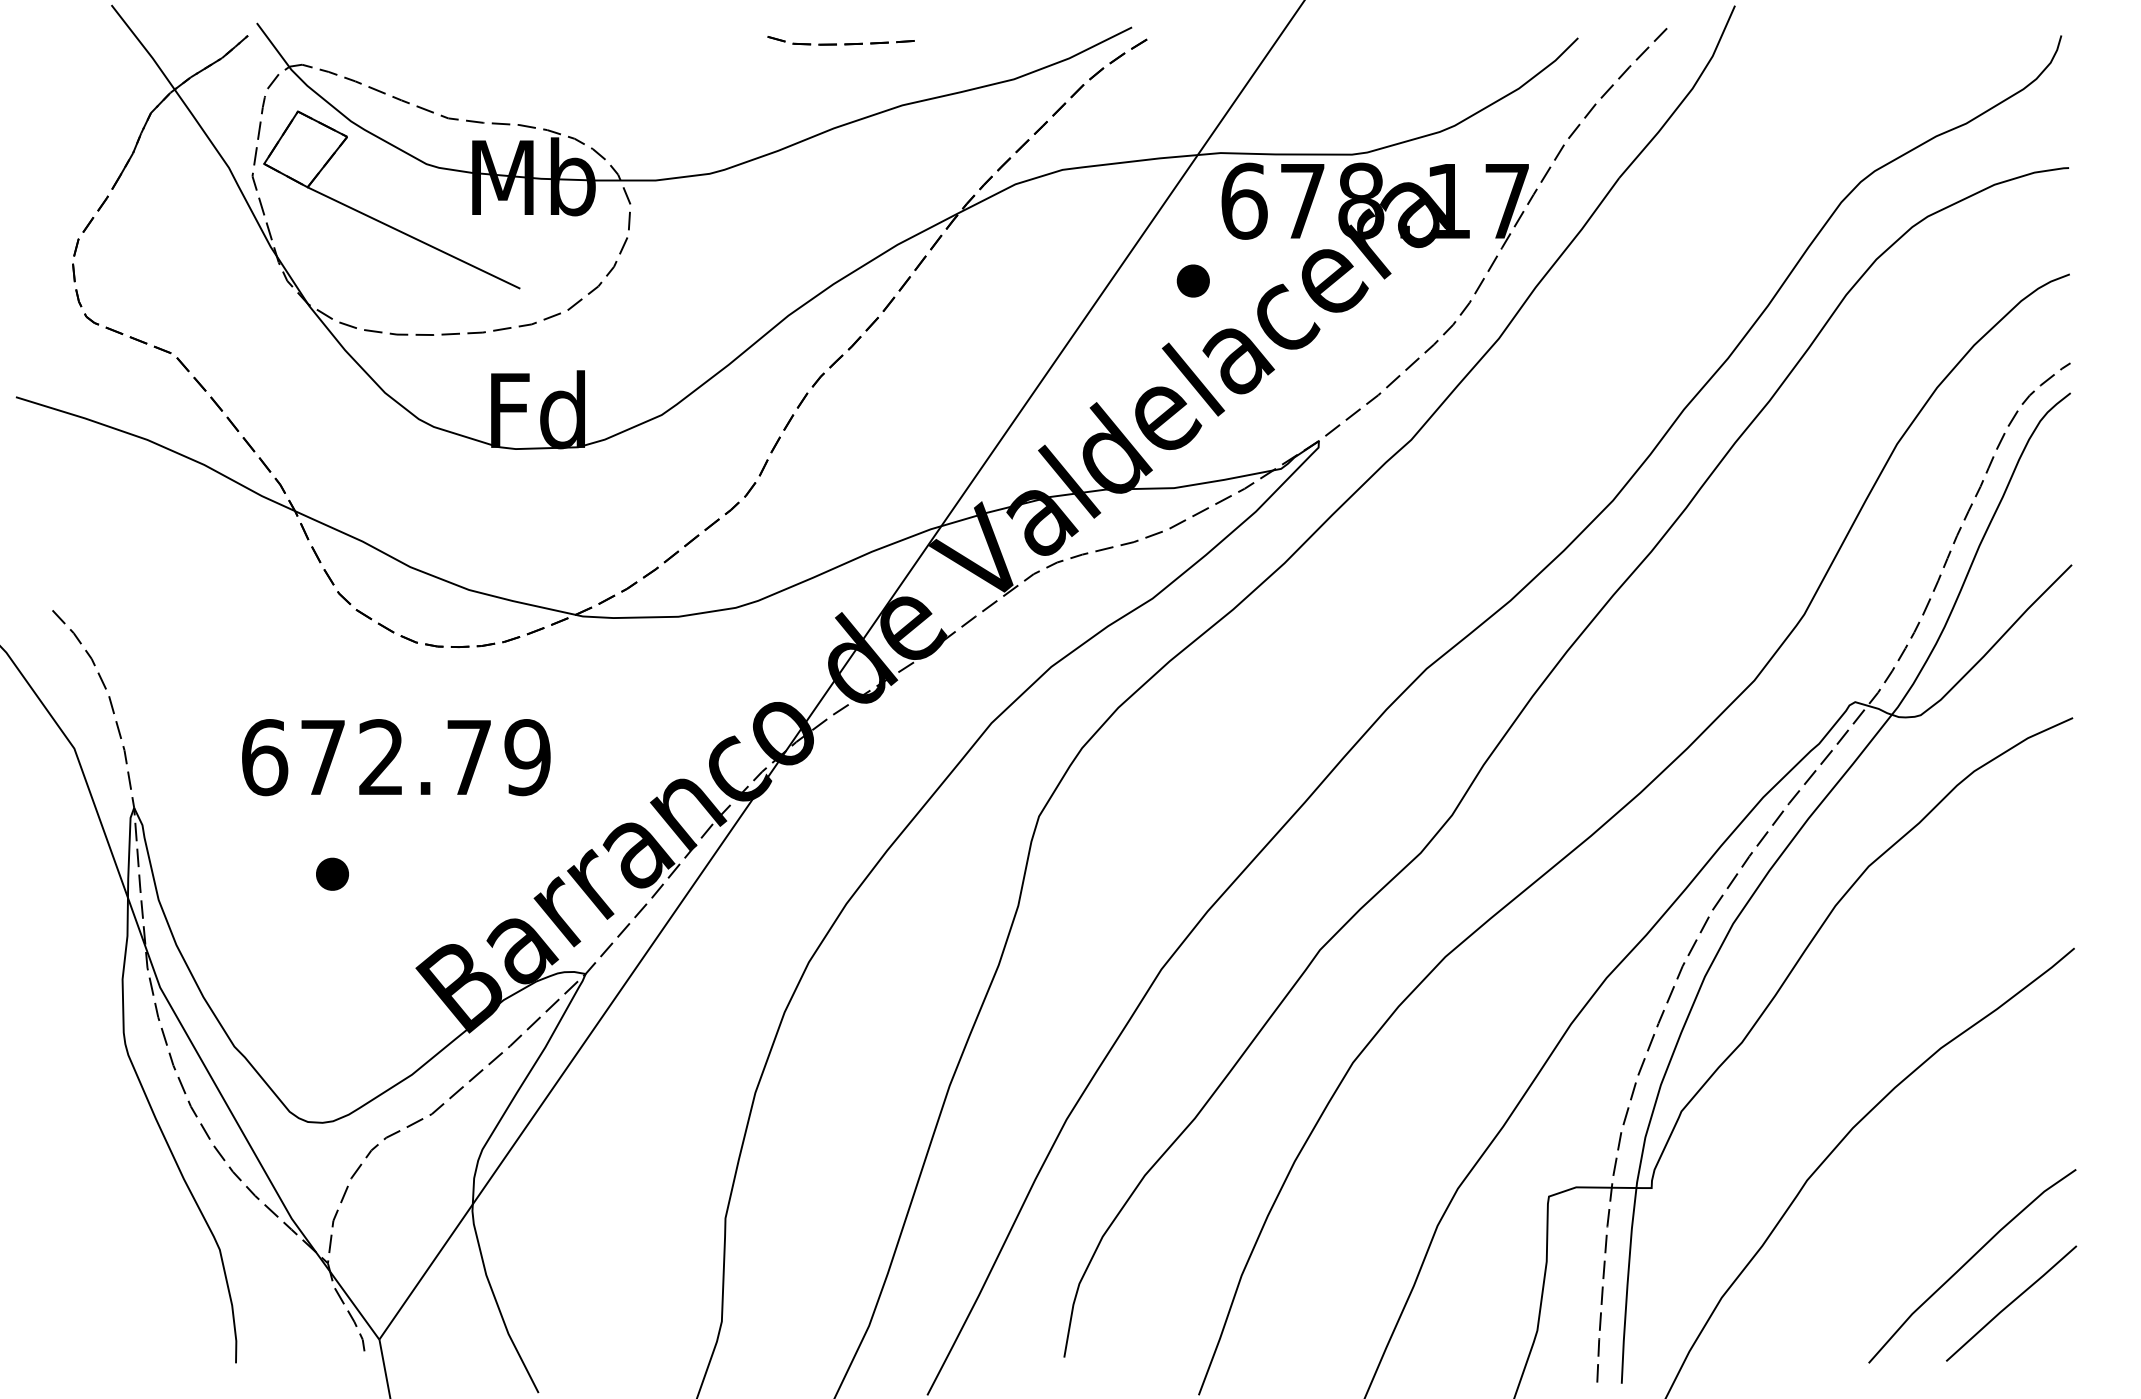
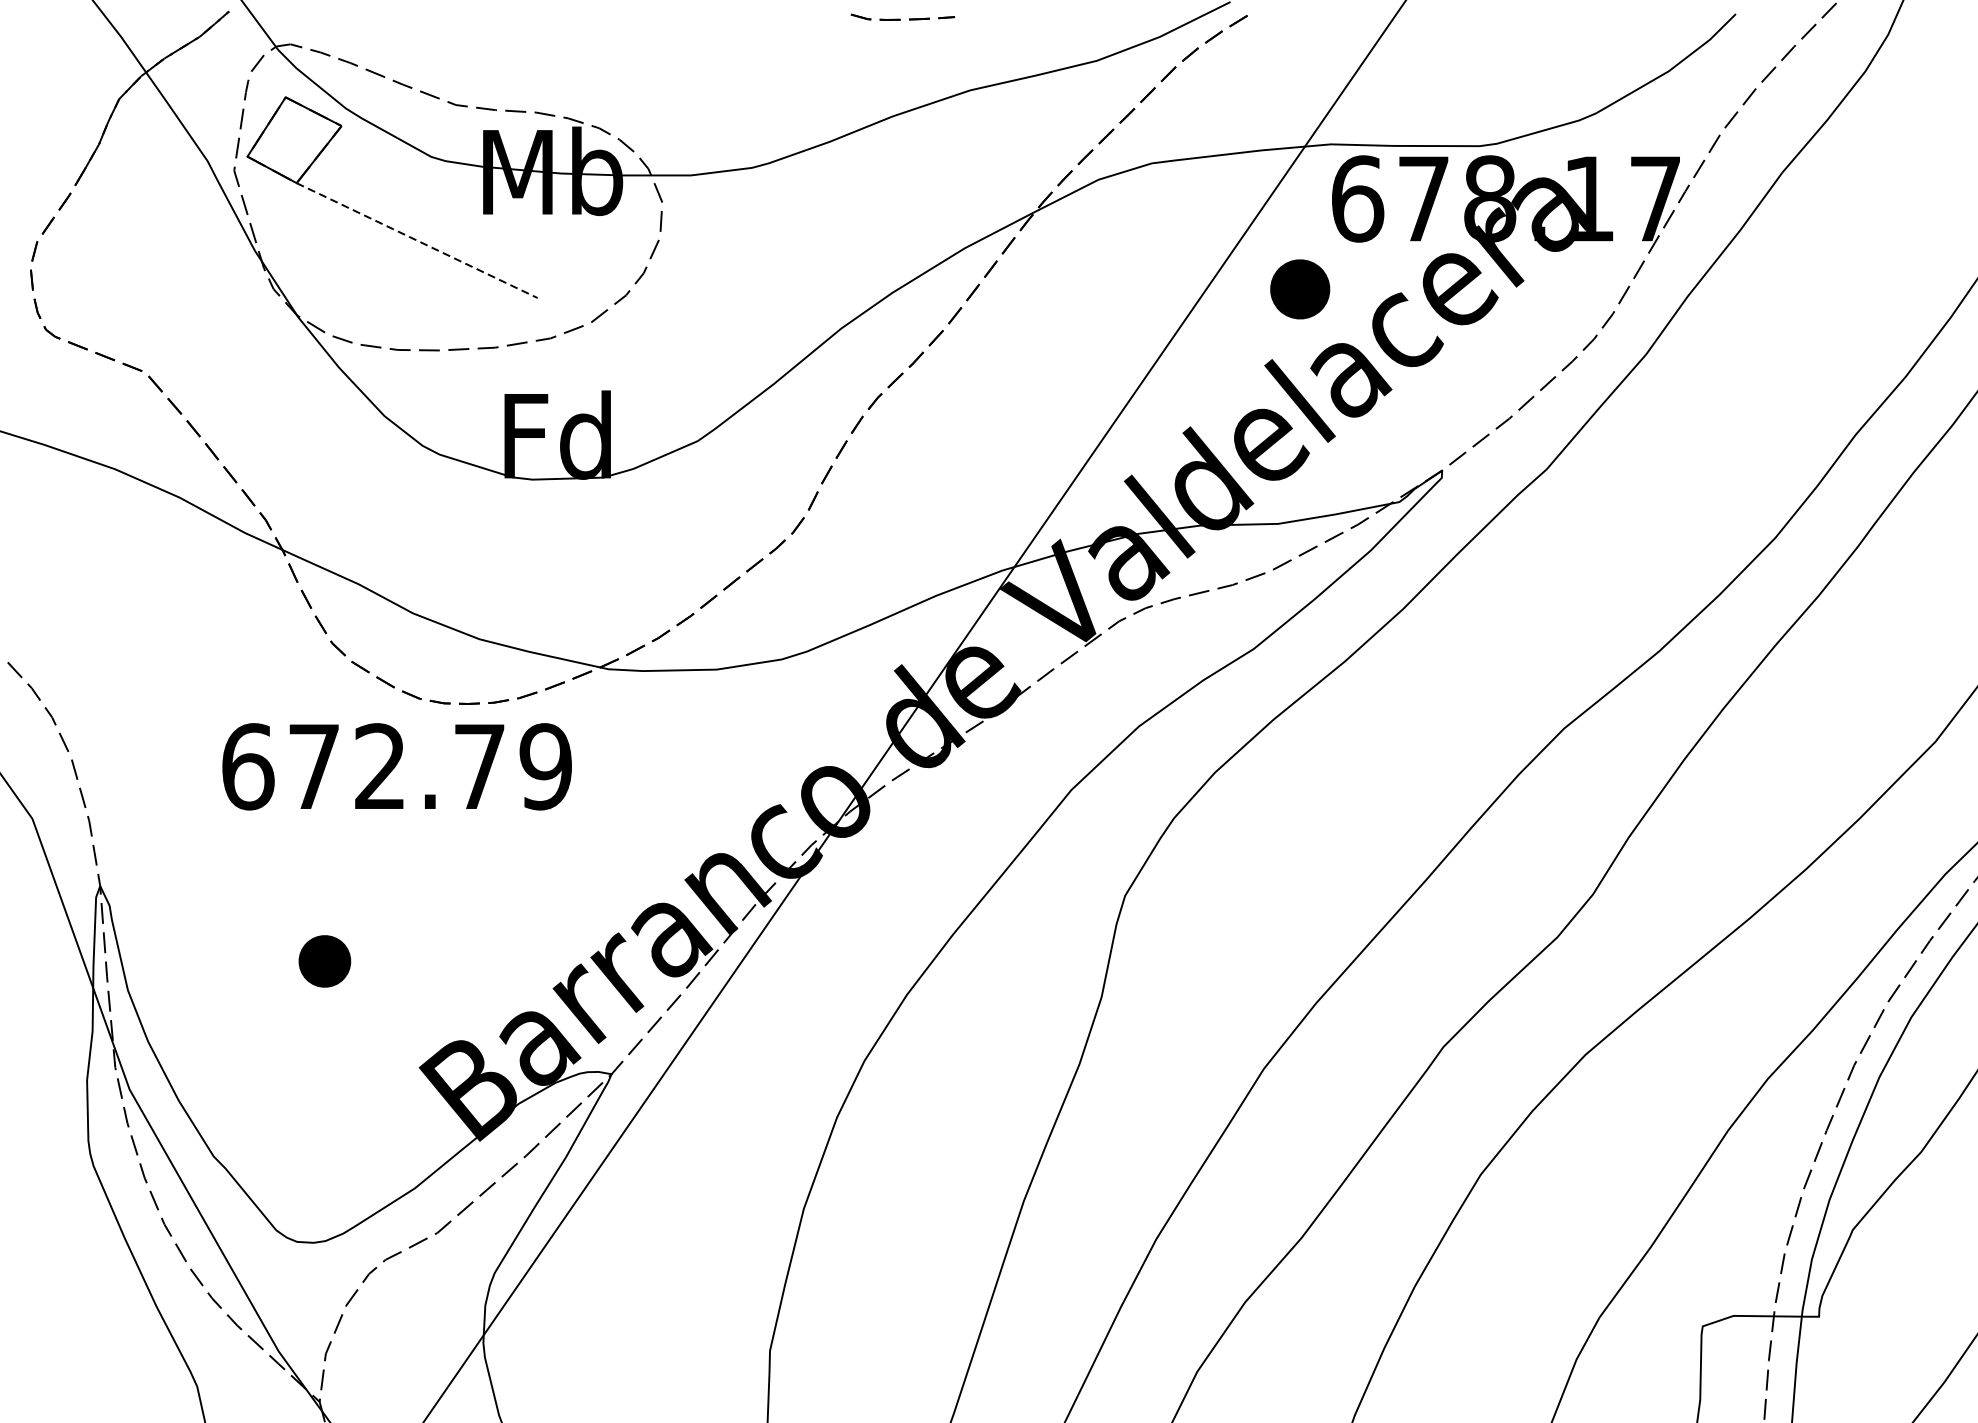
part: (840, 40) -> (900, 16), size x0.6
line: (413, 238) -> (416, 241), solid -> dashed
part: (1192, 280) -> (1298, 288), size x1.6
text: (396, 757) -> (397, 766), moved
part: (332, 873) -> (324, 960), size x1.4

